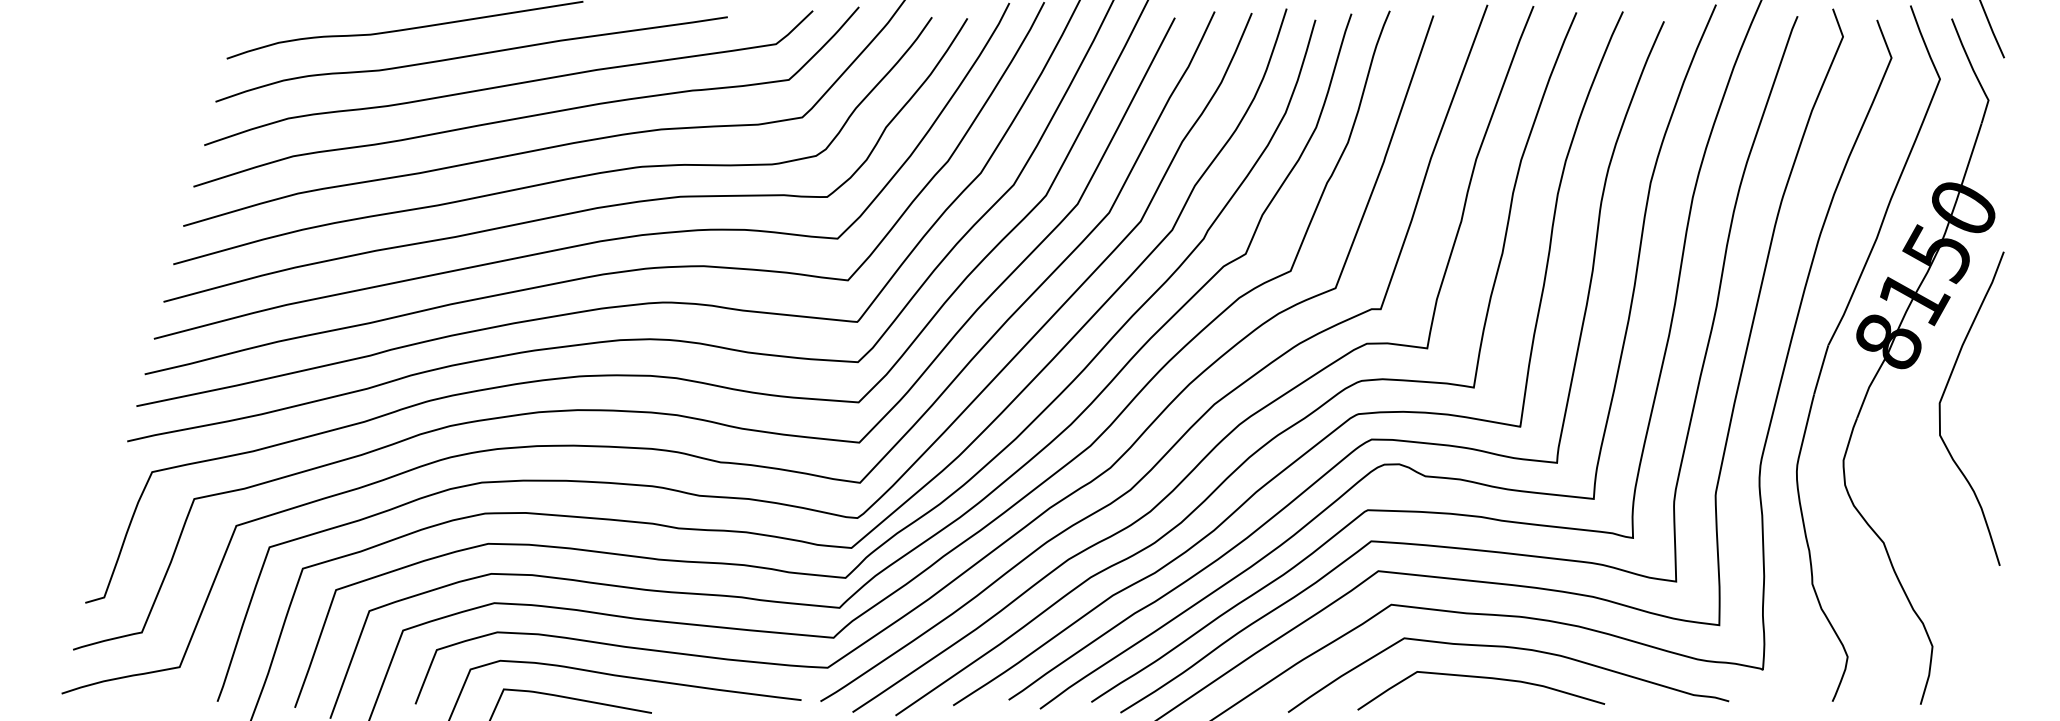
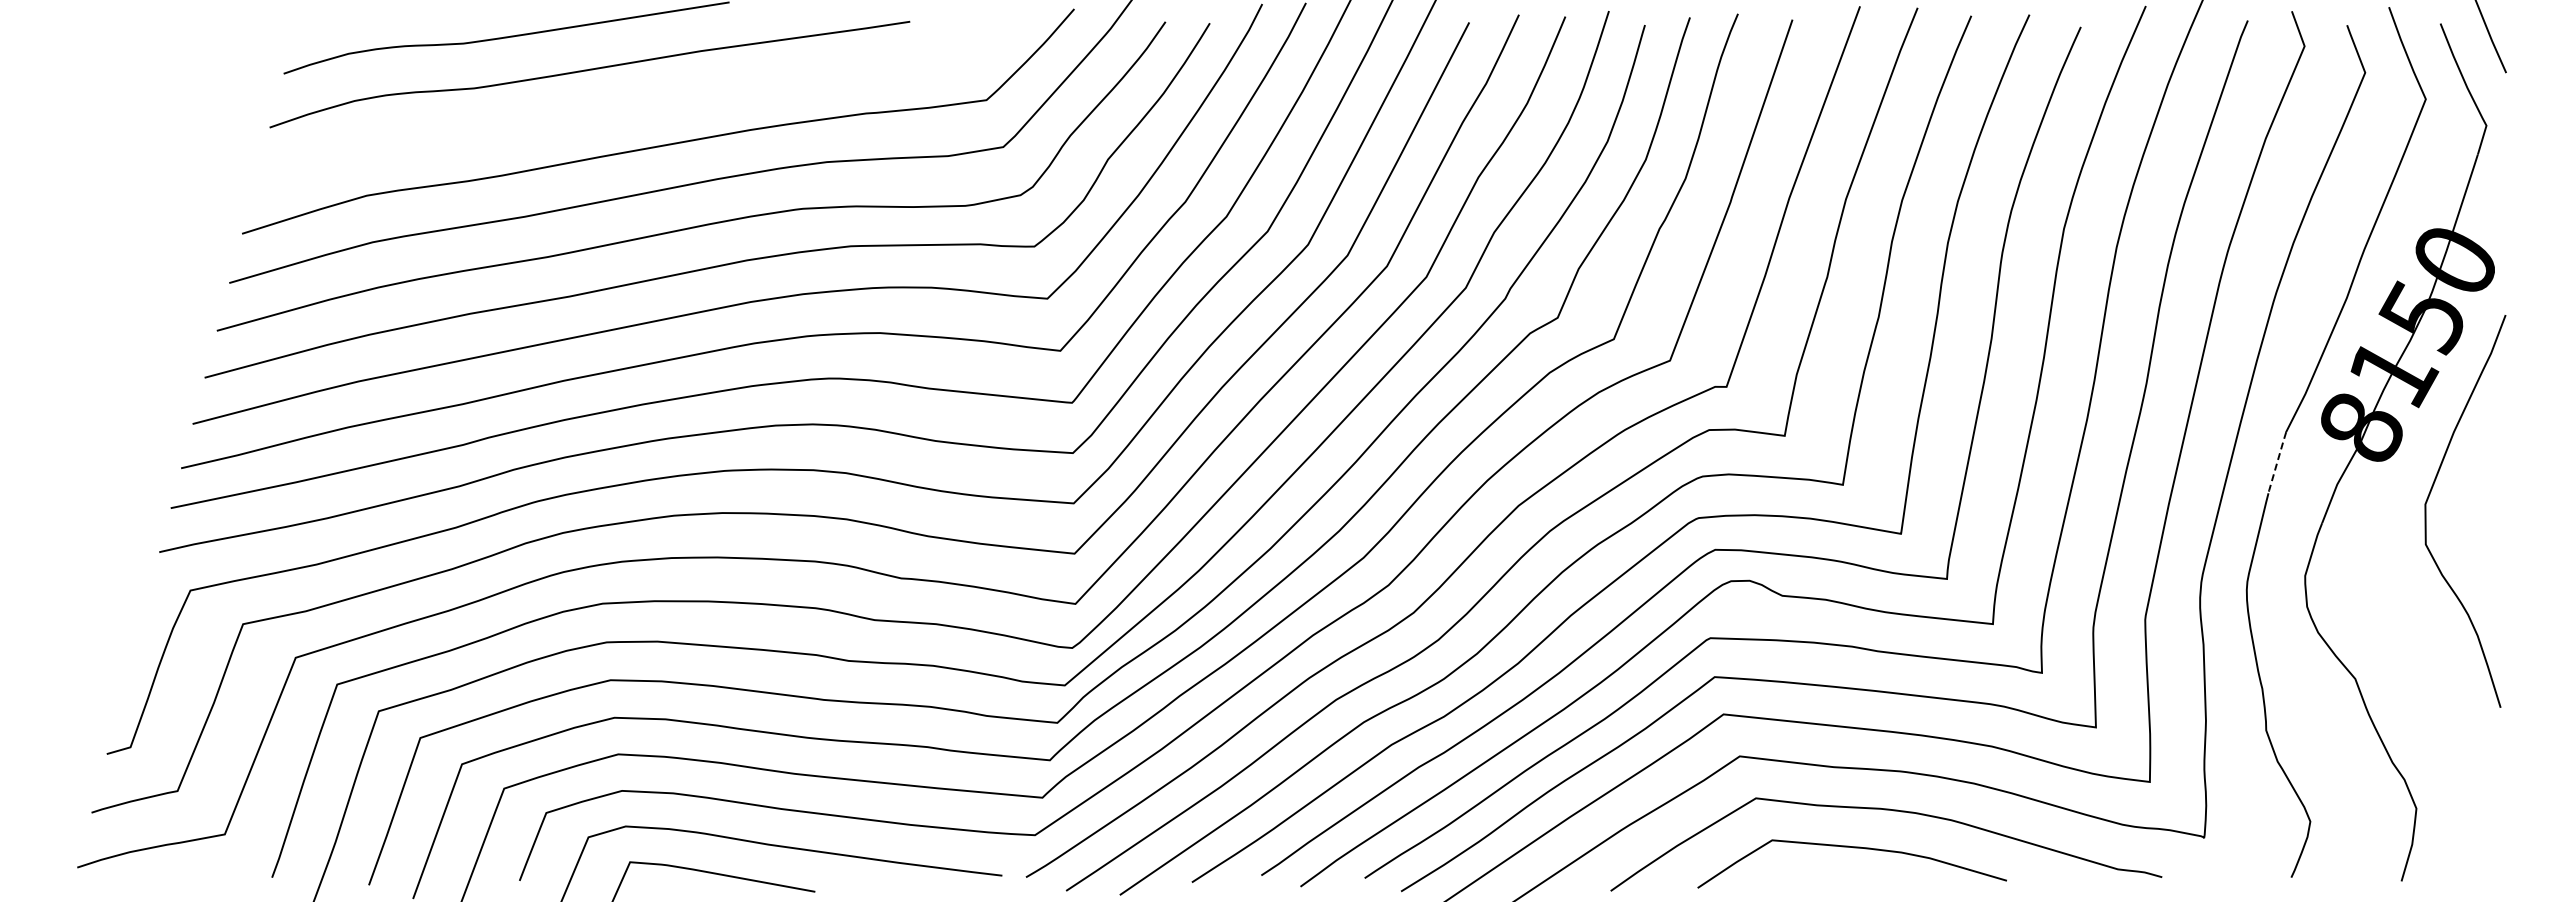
curve: (508, 84) -> (636, 105), removed
line: (1821, 369) -> (2277, 462), solid -> dashed

